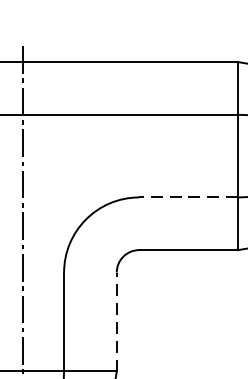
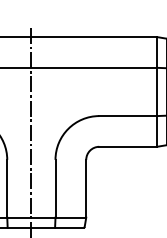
line: (189, 198) -> (128, 116), dashed -> solid
line: (117, 321) -> (86, 188), dashed -> solid

